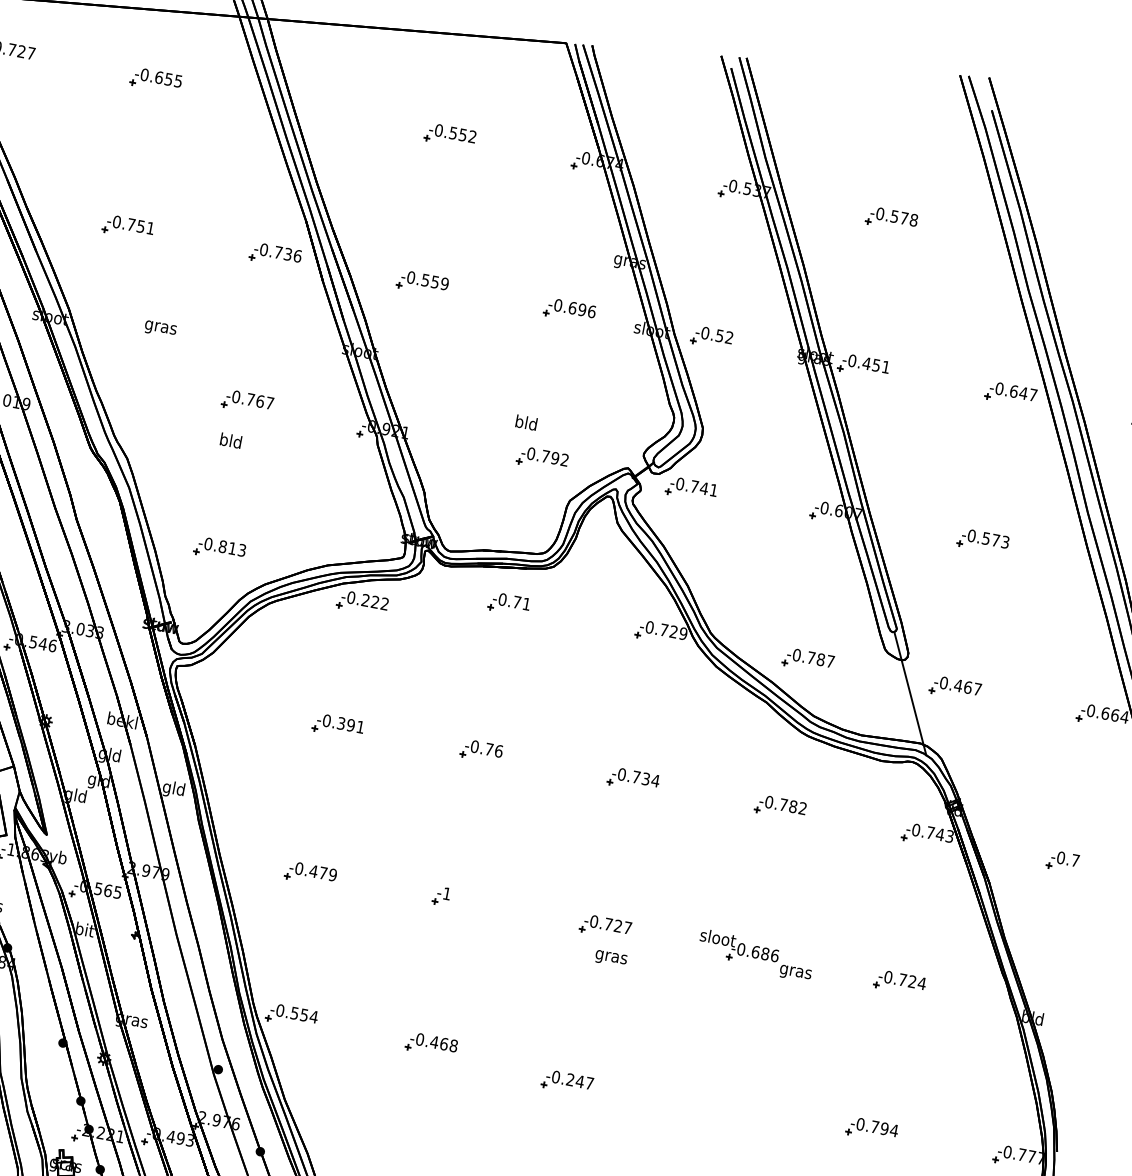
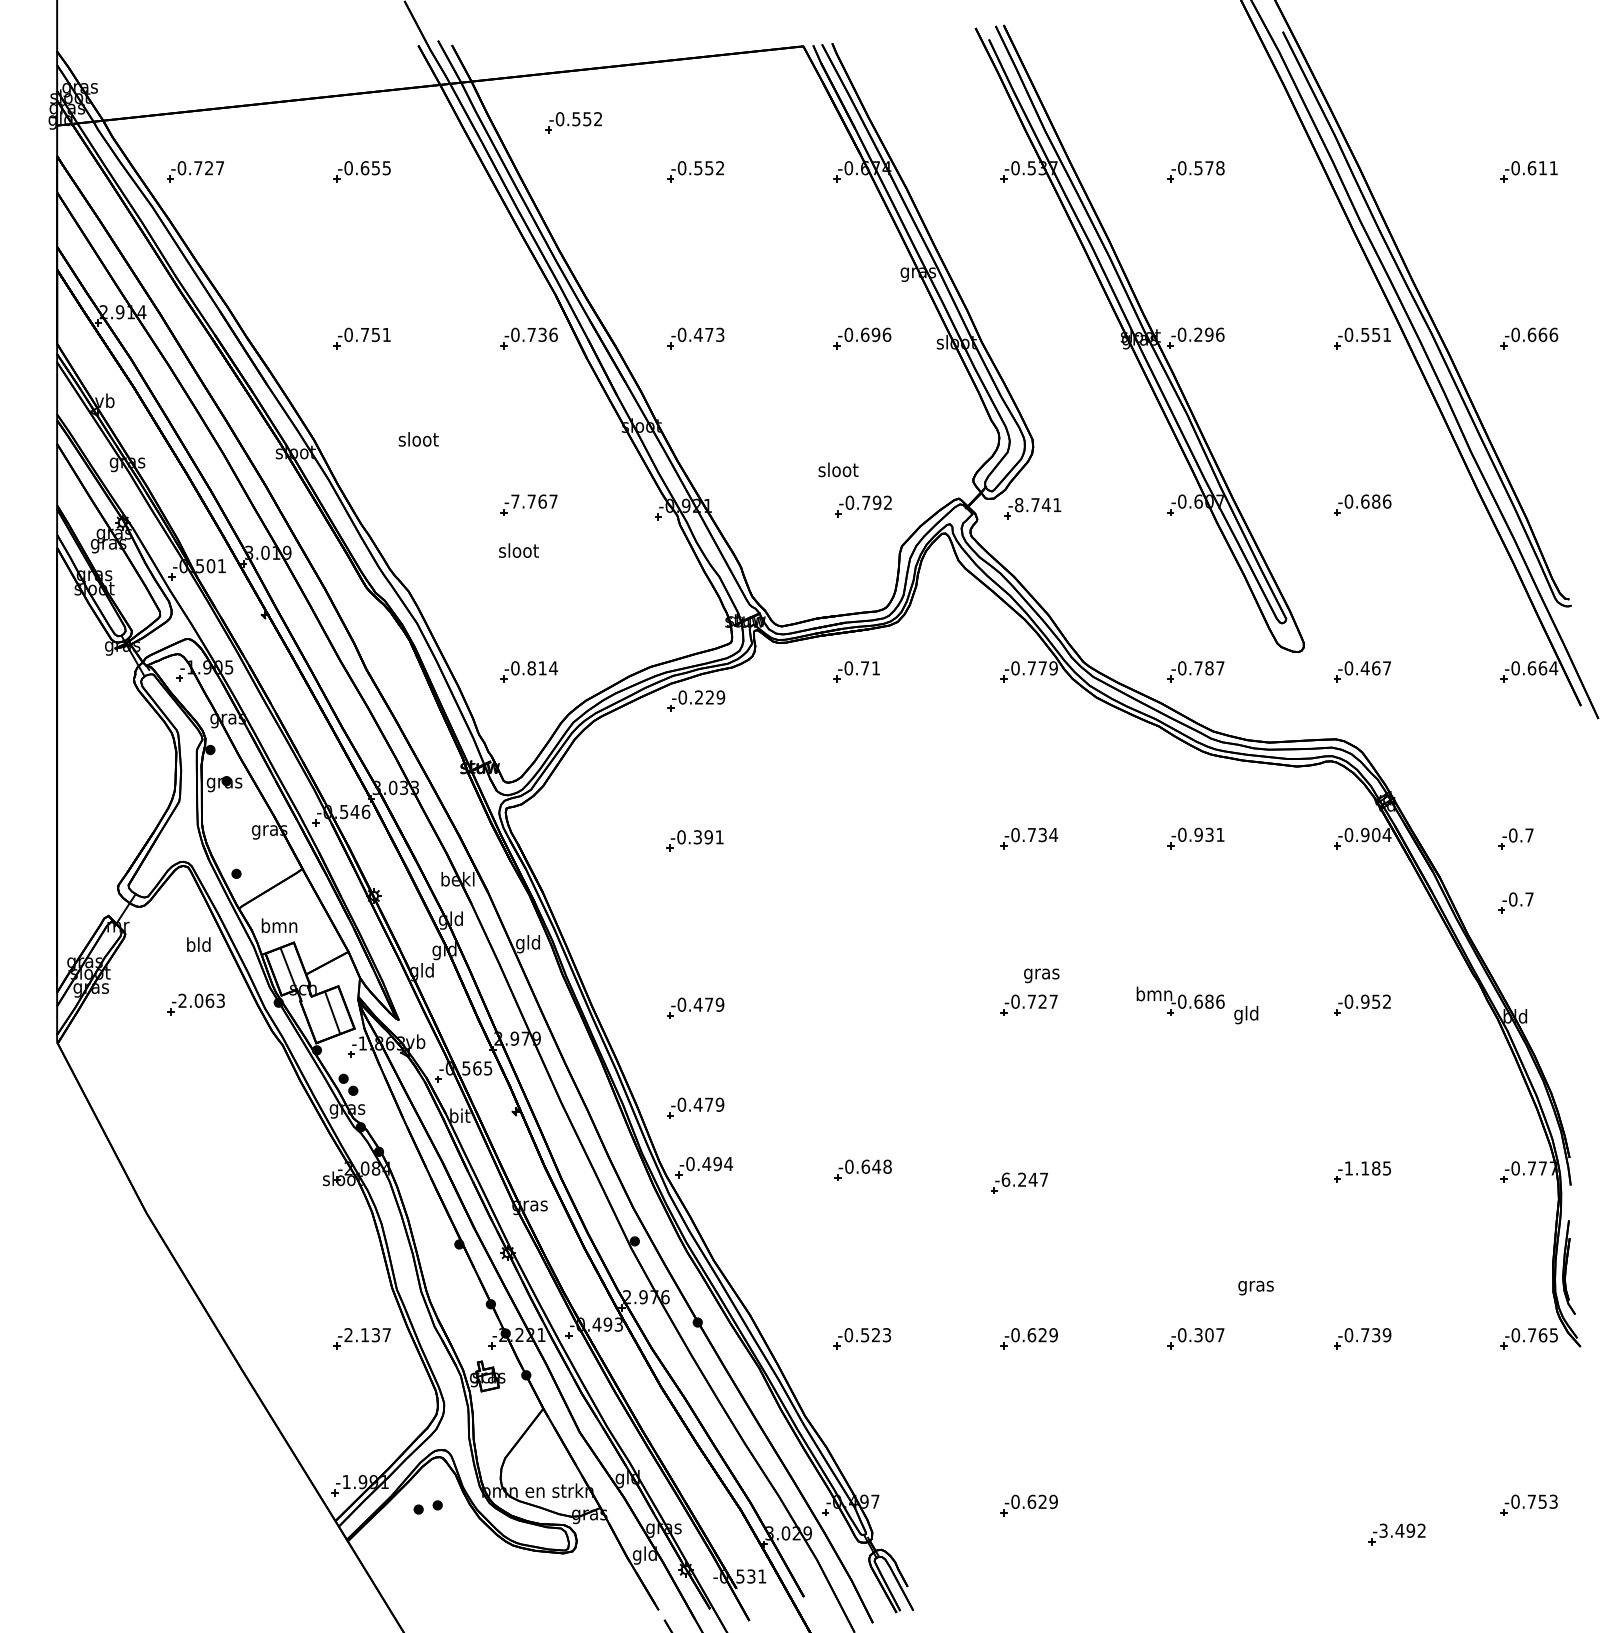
part: (350, 72) -> (573, 122), added
text: (434, 281) -> (708, 334), -0.559 -> -0.473
text: (160, 327) -> (418, 441), gras -> sloot
part: (711, 337) -> (1023, 338), removed
text: (875, 365) -> (1208, 334), -0.451 -> -0.296
text: (1023, 393) -> (1376, 334), -0.647 -> -0.551
text: (236, 396) -> (515, 501), -0.767 -> -7.767
text: (526, 422) -> (838, 469), bld -> sloot
text: (230, 440) -> (518, 550), bld -> sloot
text: (680, 483) -> (1019, 504), -0.741 -> -8.741
text: (996, 540) -> (1376, 501), -0.573 -> -0.686
text: (242, 550) -> (553, 668), -0.813 -> -0.814
text: (384, 603) -> (720, 697), -0.222 -> -0.229
text: (673, 632) -> (1042, 668), -0.729 -> -0.779
line: (909, 693) -> (1313, 686), removed
part: (481, 751) -> (856, 838), removed
text: (793, 806) -> (1209, 834), -0.782 -> -0.931
text: (940, 834) -> (1376, 834), -0.743 -> -0.904
part: (441, 895) -> (842, 1004), removed
part: (1051, 917) -> (1515, 902), added
text: (718, 937) -> (1154, 993), sloot -> bmn
text: (610, 958) -> (1041, 975), moved
part: (294, 961) -> (695, 1107), added
text: (795, 972) -> (1246, 1015), gras -> gld
text: (912, 981) -> (1376, 1001), -0.724 -> -0.952
text: (298, 1013) -> (711, 1163), -0.554 -> -0.494
text: (439, 1043) -> (871, 1166), -0.468 -> -0.648
text: (555, 1076) -> (1005, 1179), -0.247 -> -6.247
text: (876, 1127) -> (1367, 1168), -0.794 -> -1.185

